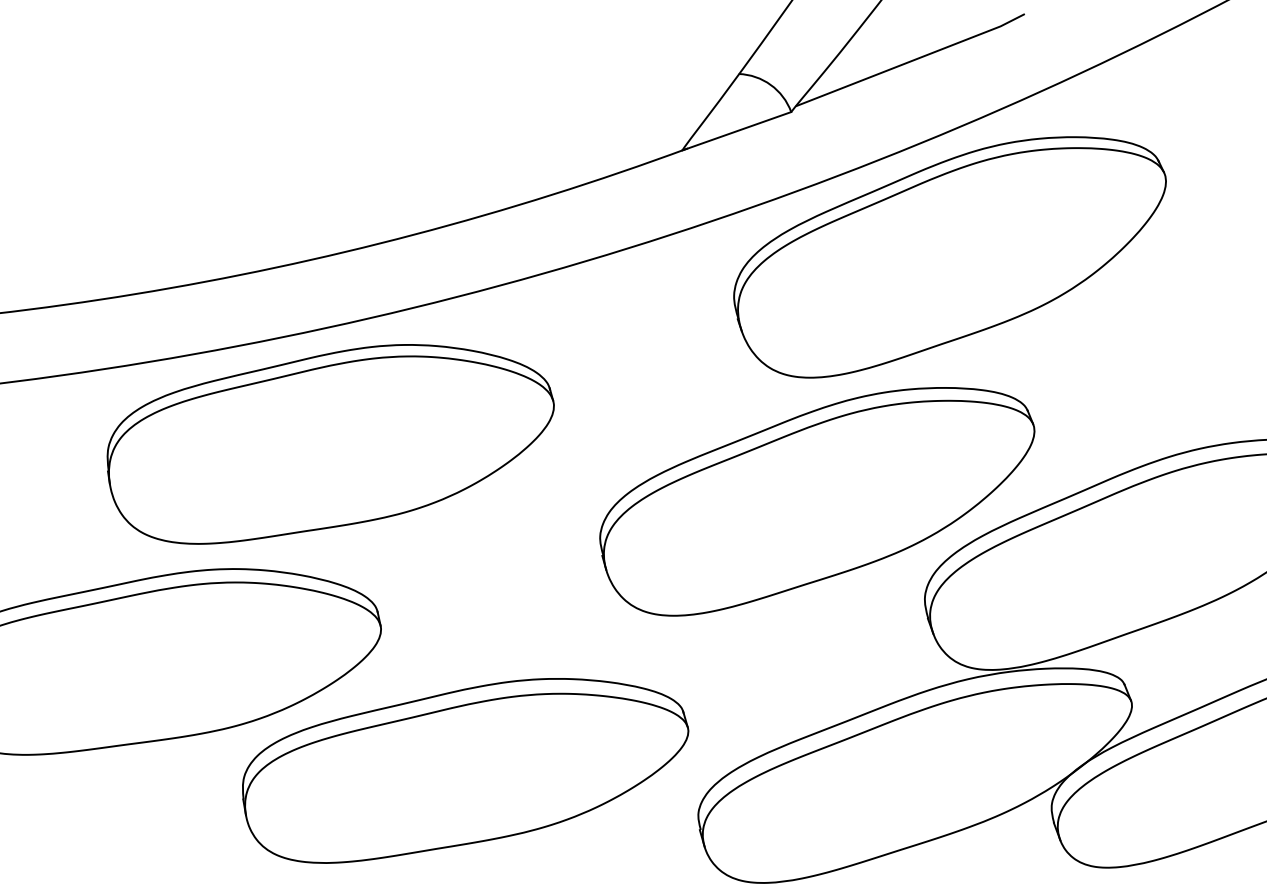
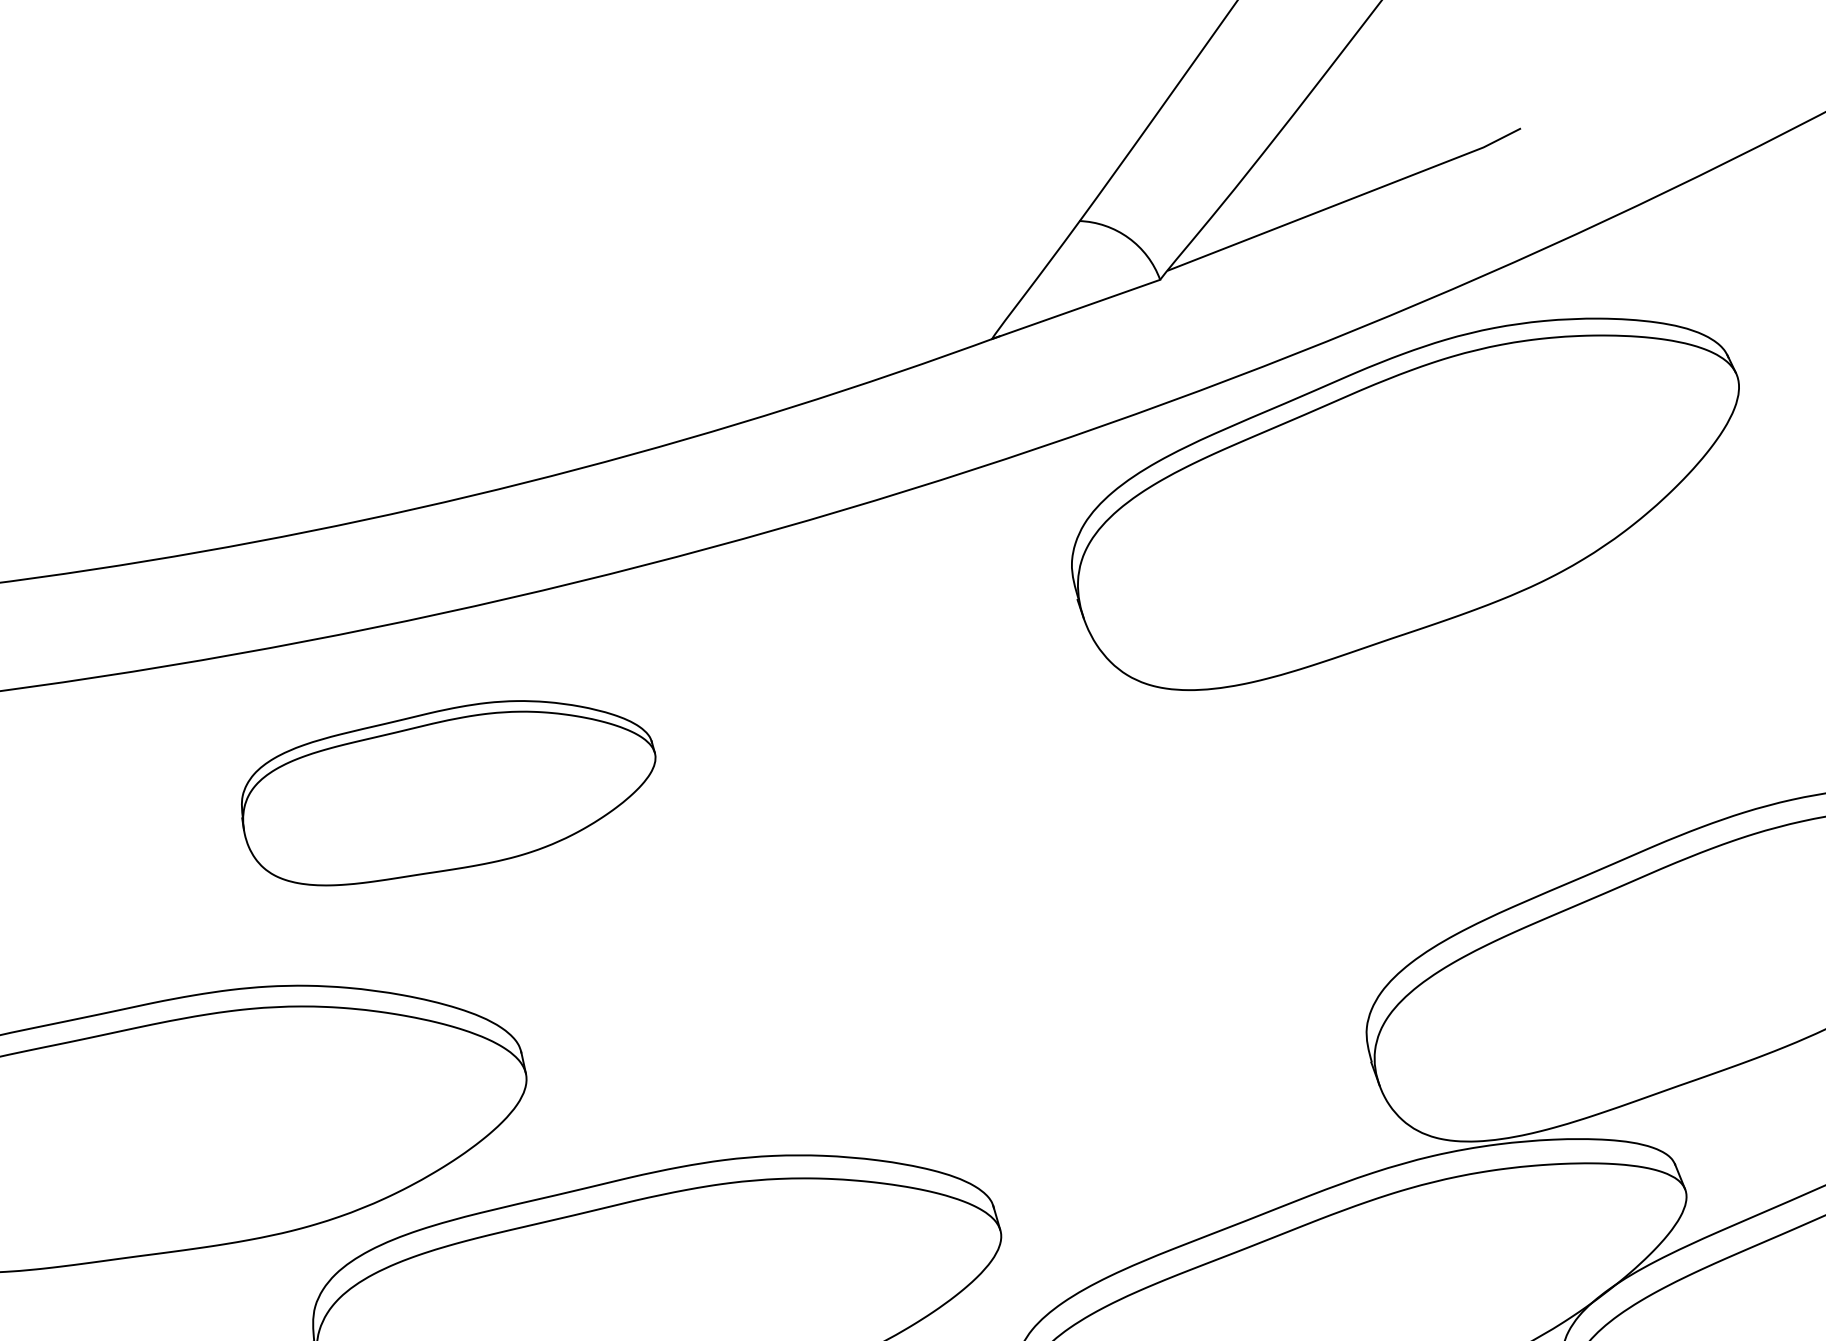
part: (330, 444) -> (448, 793), size x0.6
part: (817, 501) -> (1200, 881), removed

